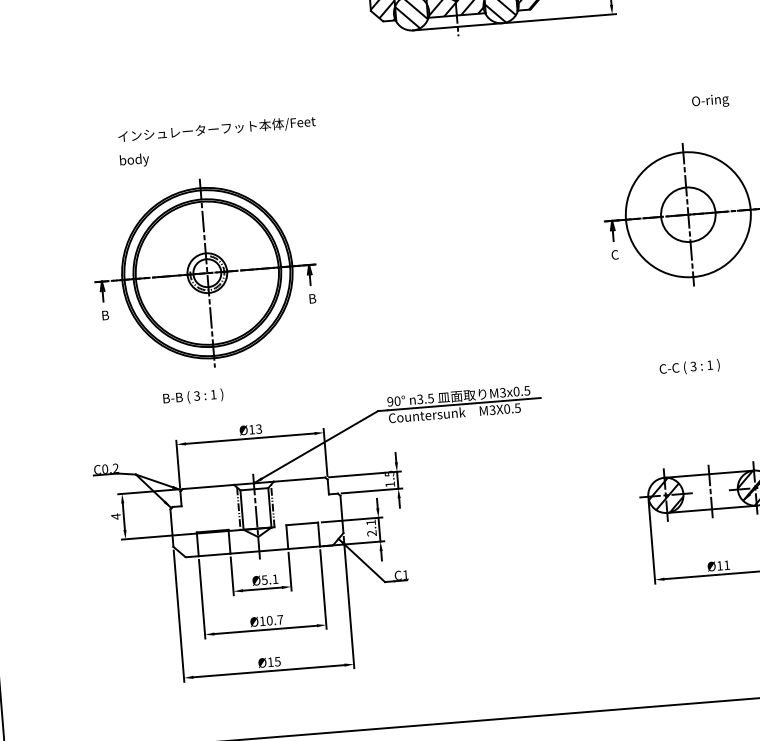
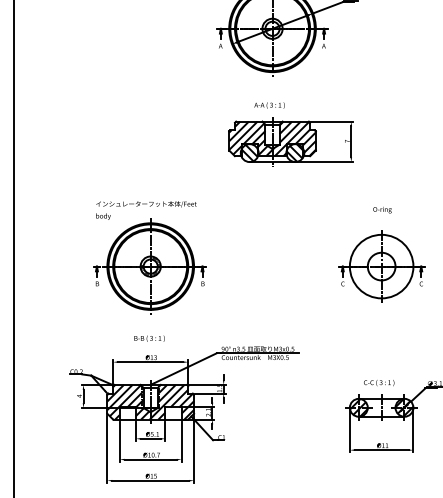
text: (710, 102) -> (382, 210), moved
part: (204, 273) -> (149, 266), moved
text: (690, 368) -> (379, 383), moved
text: (193, 396) -> (149, 338), moved
hatch: (256, 515) -> (150, 401), added

